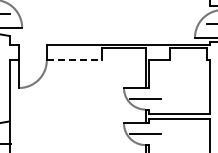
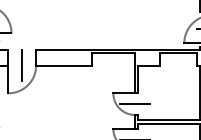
line: (32, 59) -> (21, 64), added
line: (74, 60) -> (63, 65), dashed -> solid

